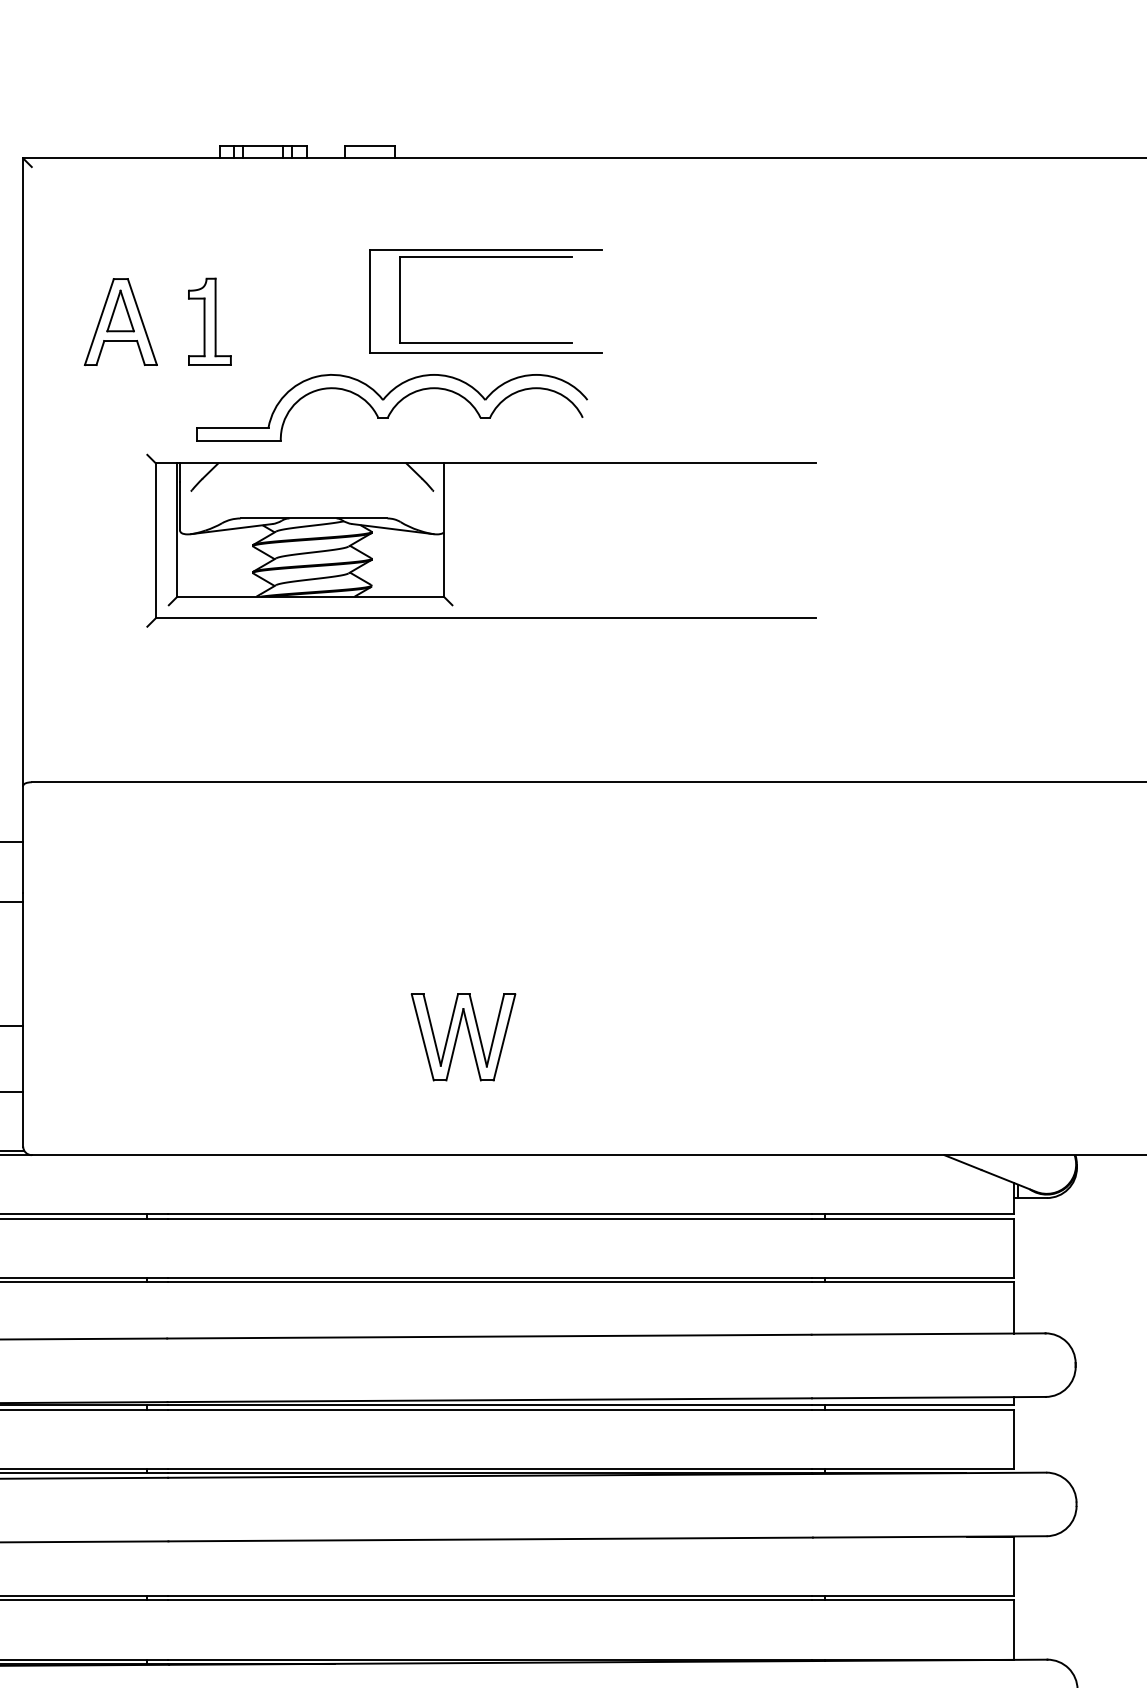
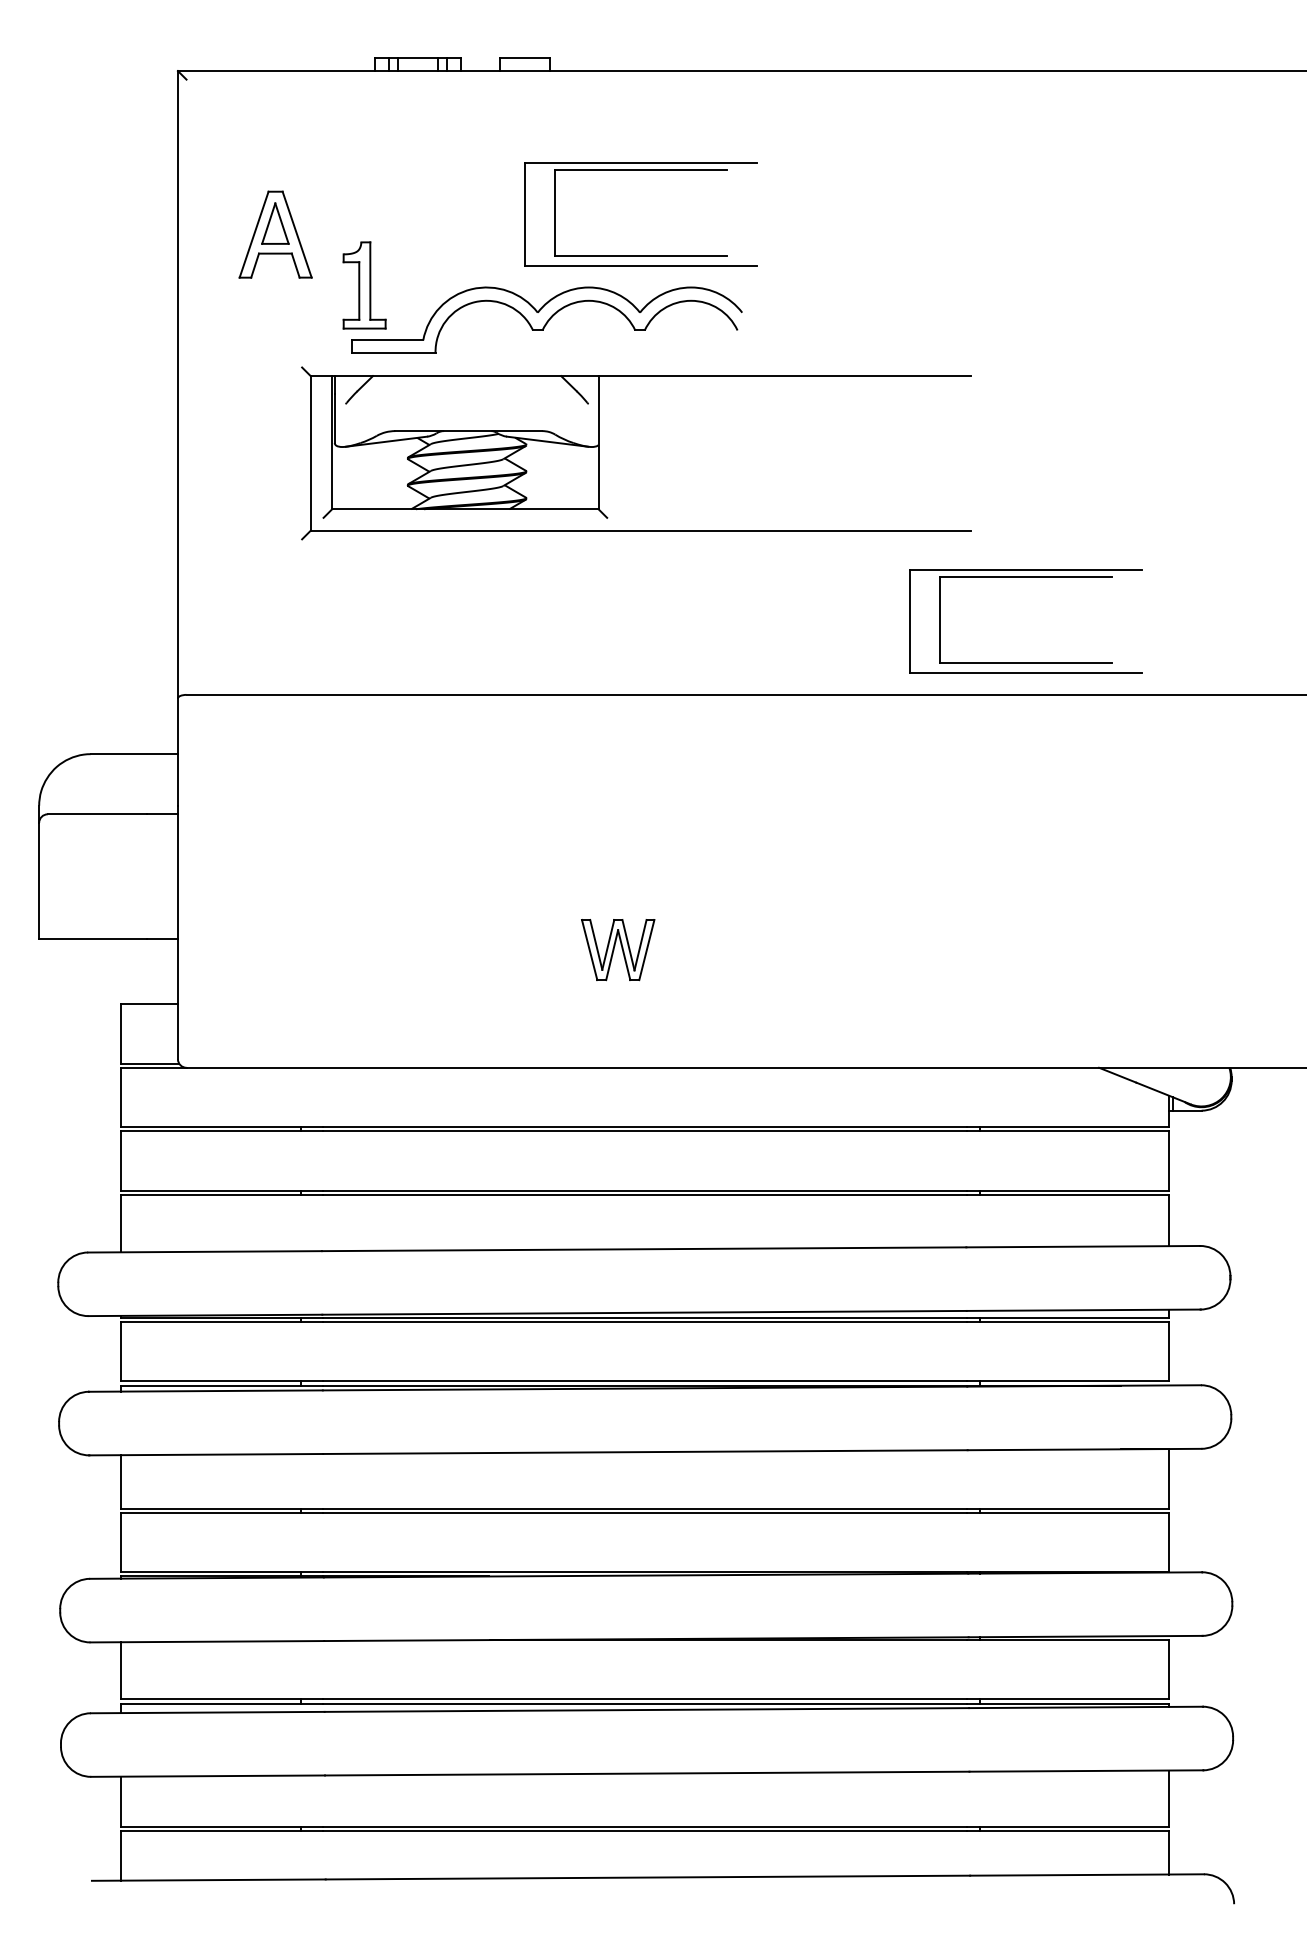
part: (209, 321) -> (364, 285), moved
part: (870, 749) -> (1025, 662), added
part: (462, 1036) -> (617, 949), size x0.7

